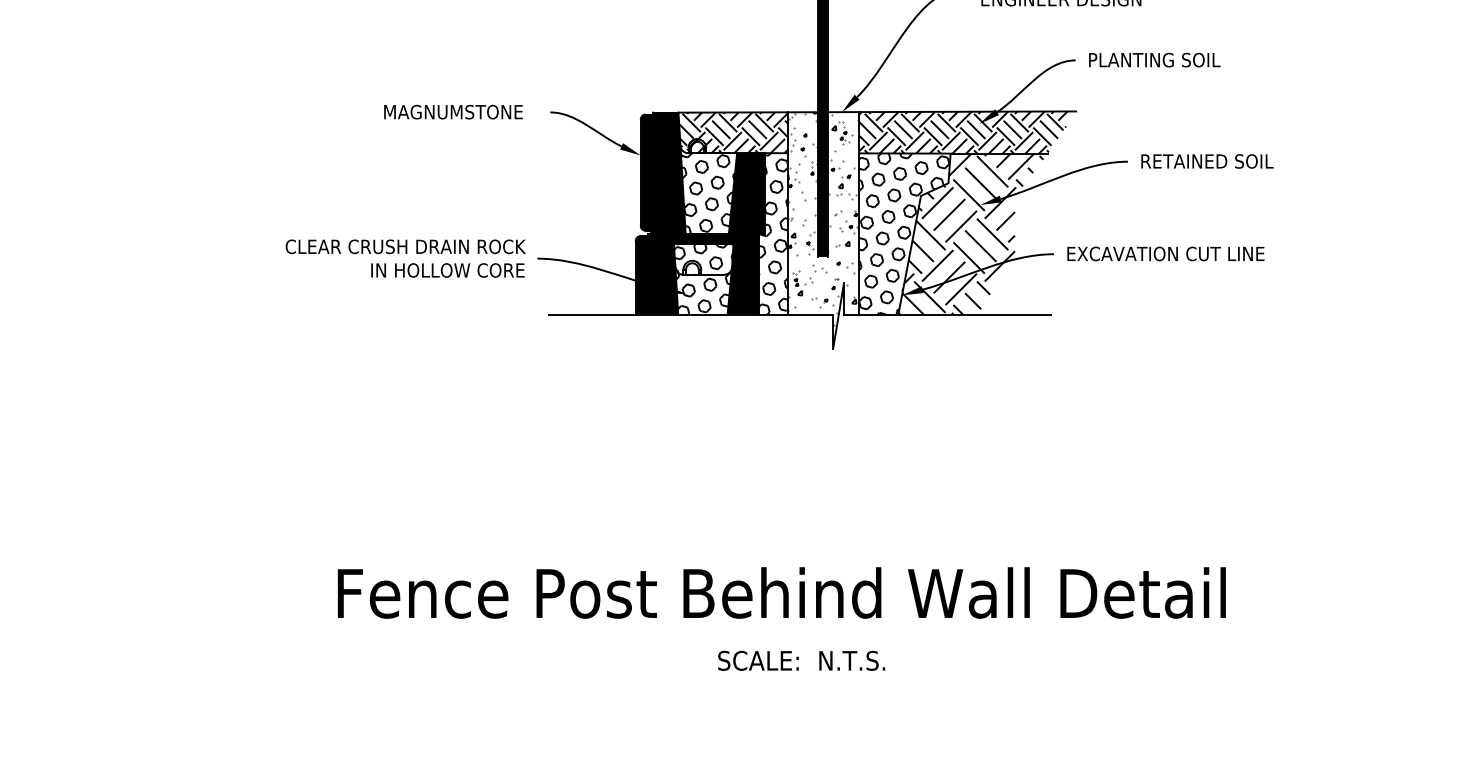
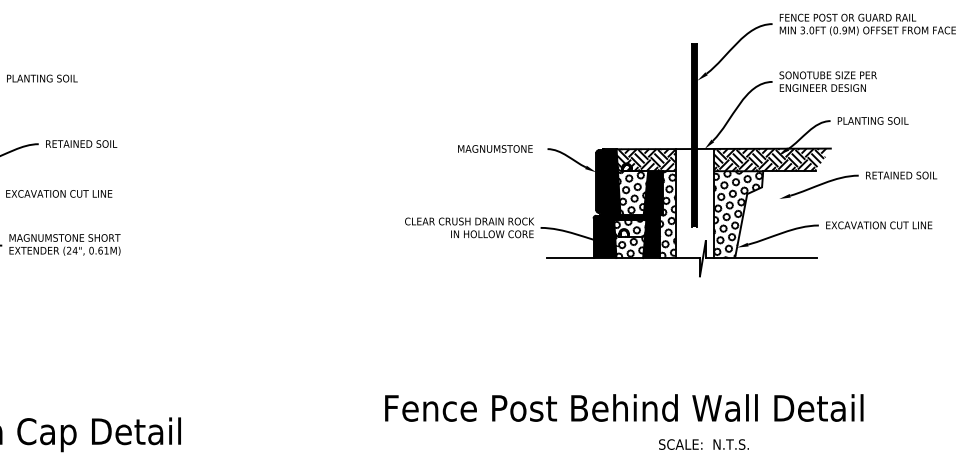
hatch: (823, 218) -> (694, 206), removed
hatch: (971, 233) -> (774, 214), removed
text: (782, 592) -> (624, 407), moved
text: (800, 660) -> (703, 444), moved

